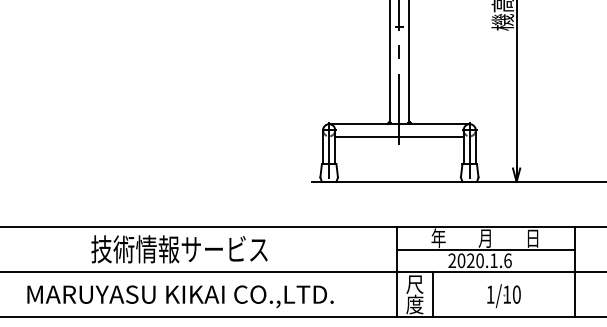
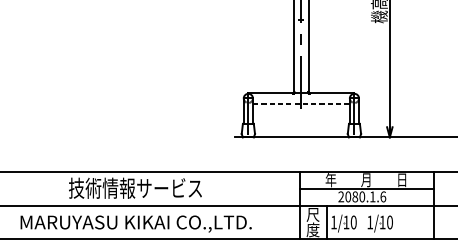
line: (399, 137) -> (301, 103), solid -> dashed
text: (470, 260) -> (355, 196), 2020.1.6 -> 2080.1.6
part: (455, 295) -> (343, 223), added

